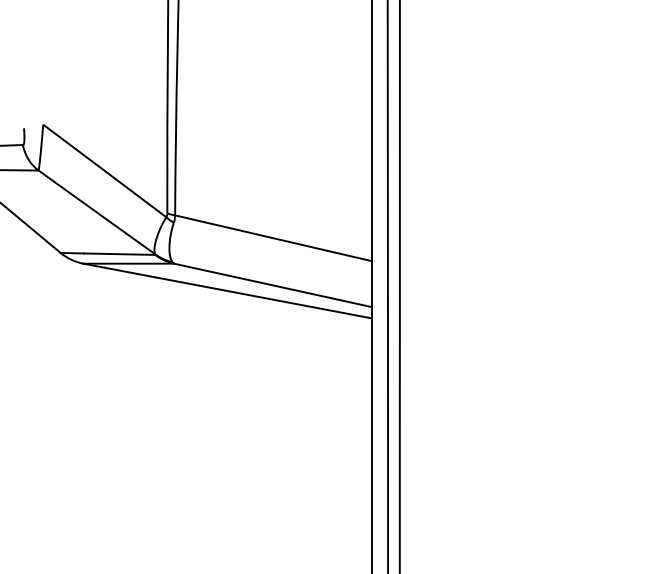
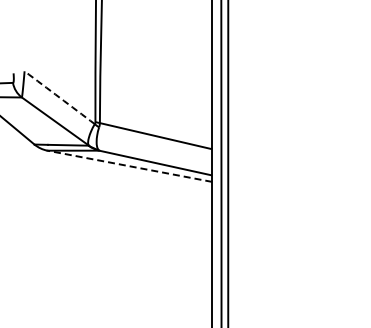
arc: (104, 170) -> (59, 97), solid -> dashed
line: (226, 291) -> (129, 166), solid -> dashed

